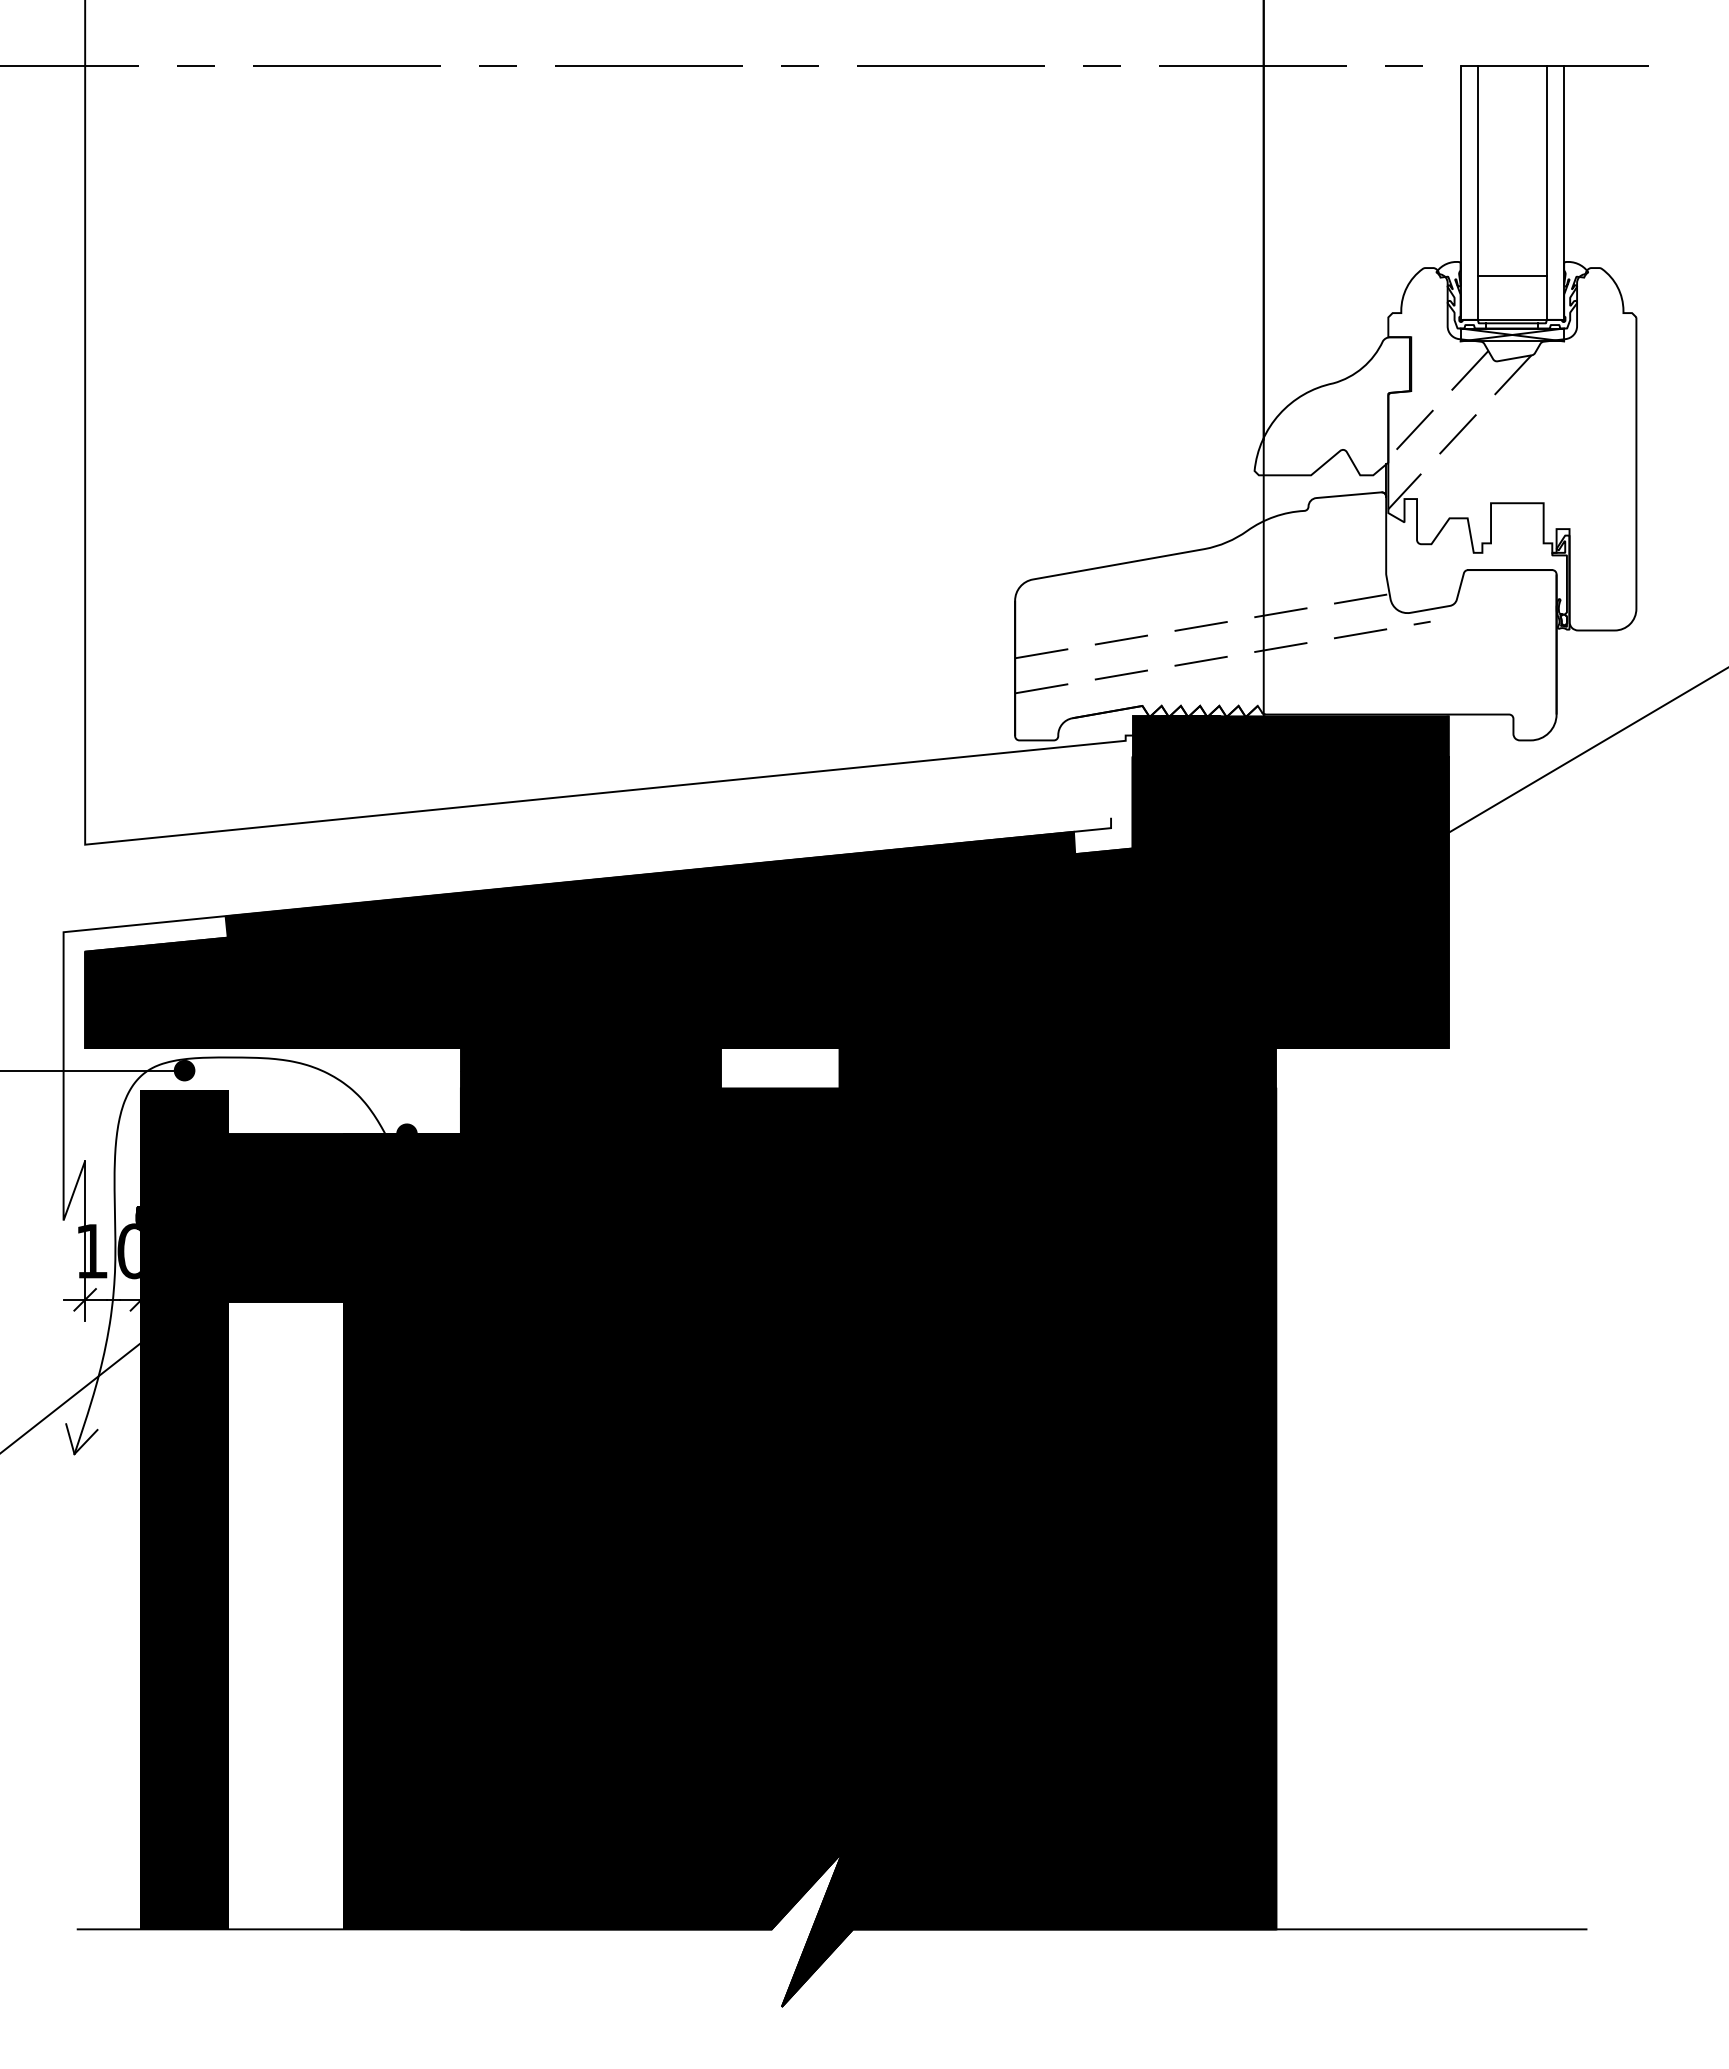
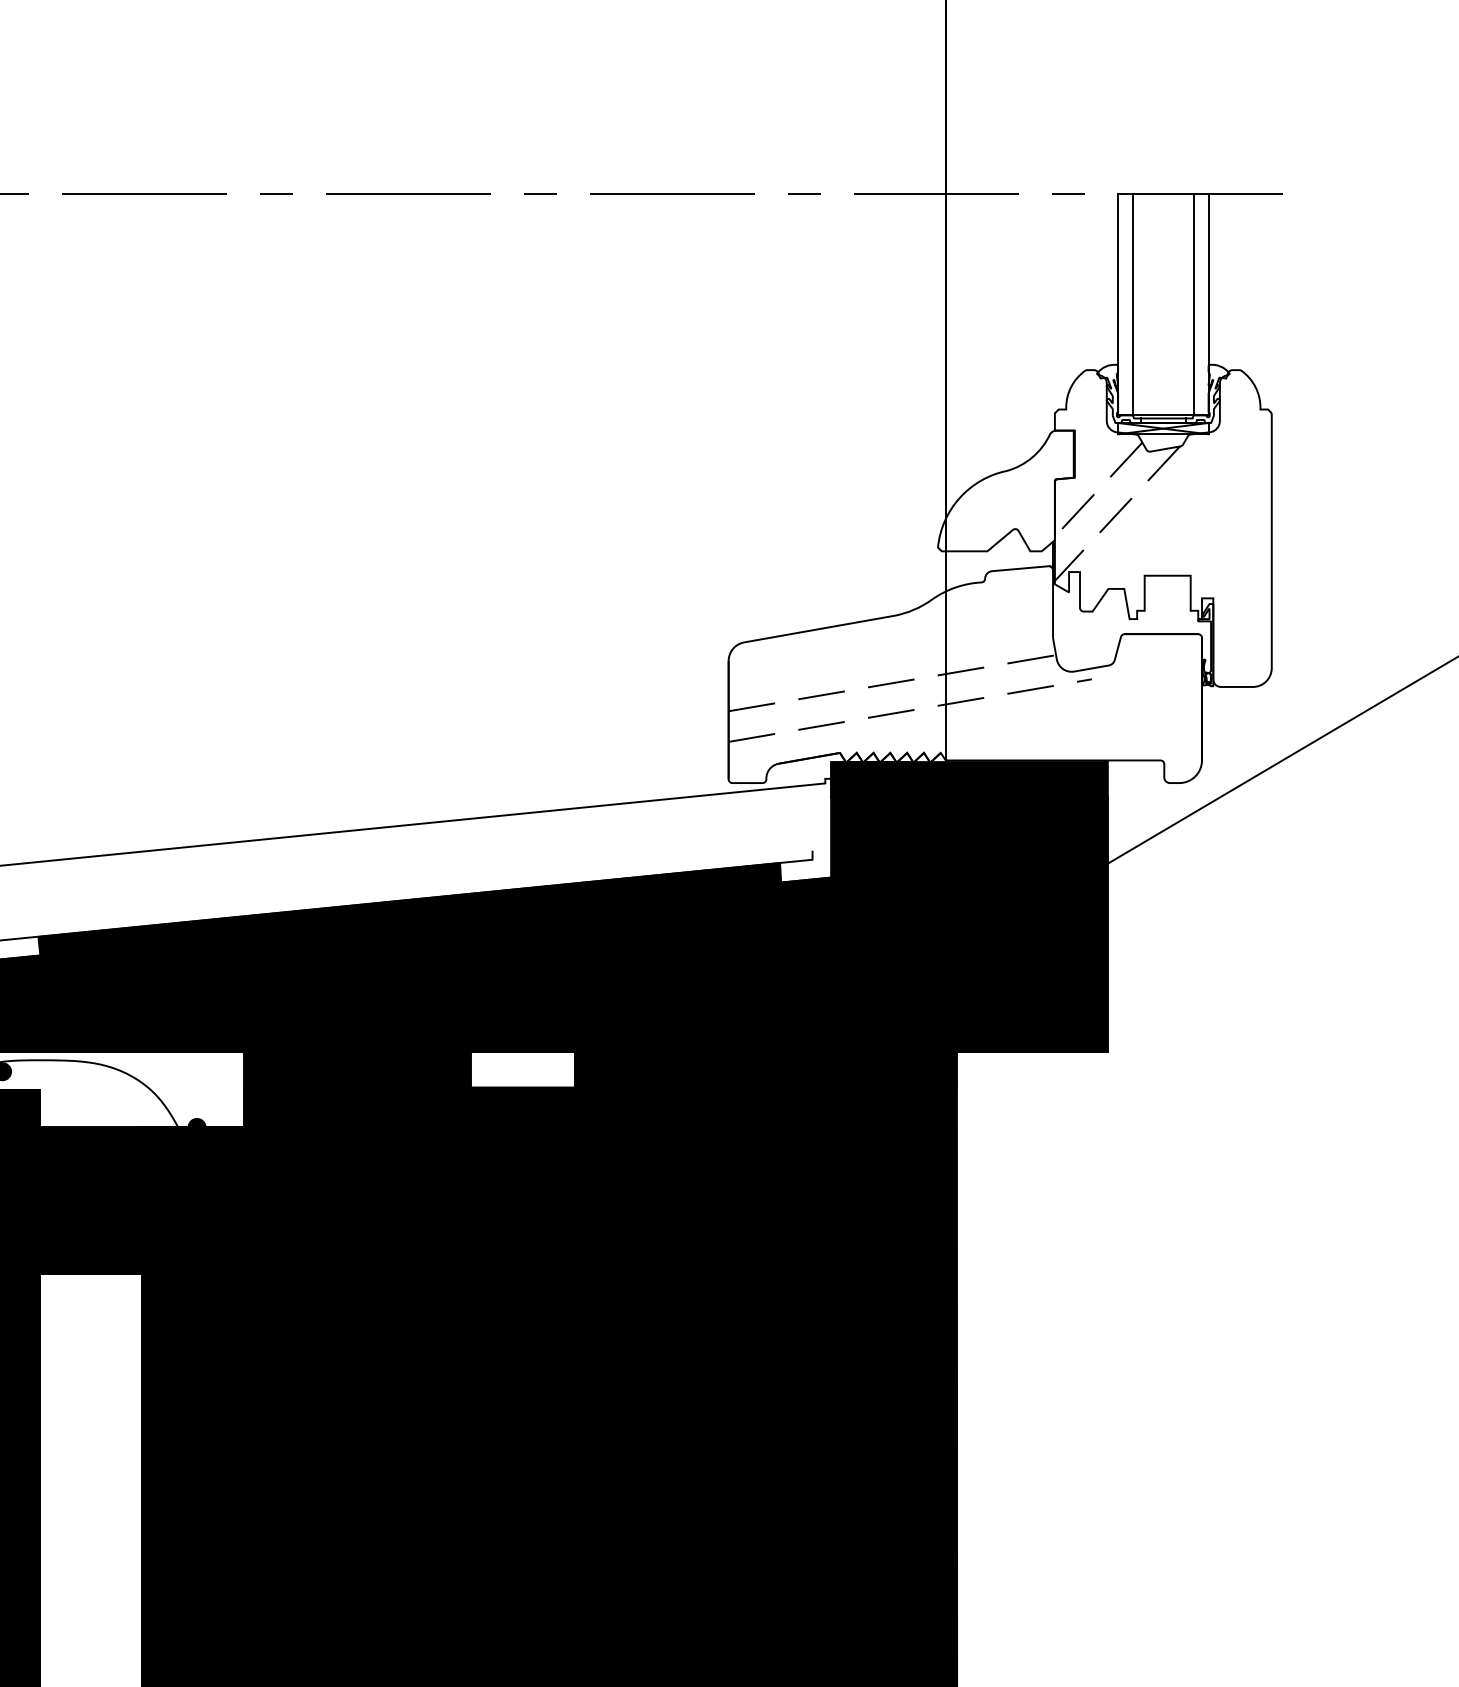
line: (1511, 275) -> (1162, 376), removed

